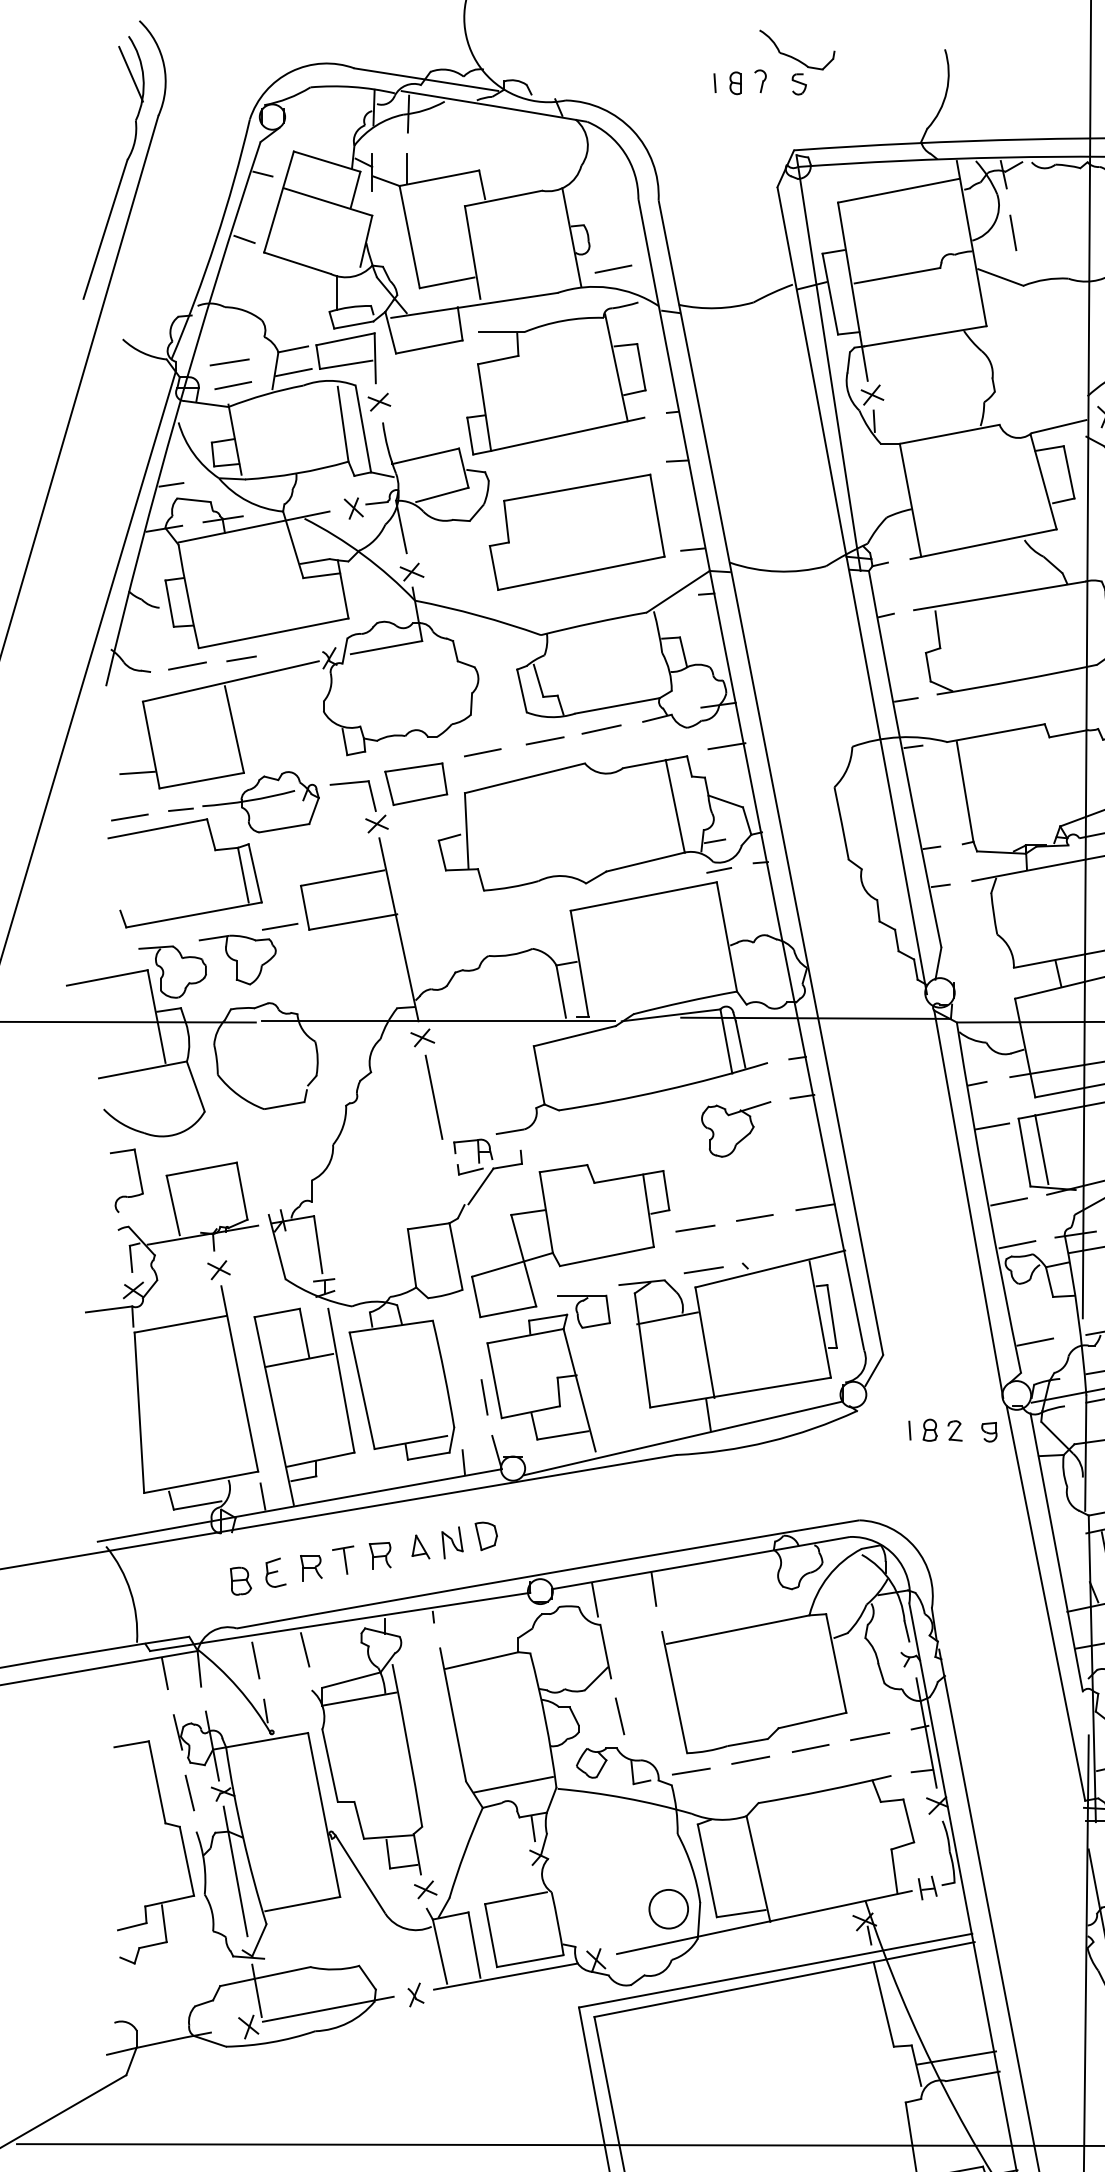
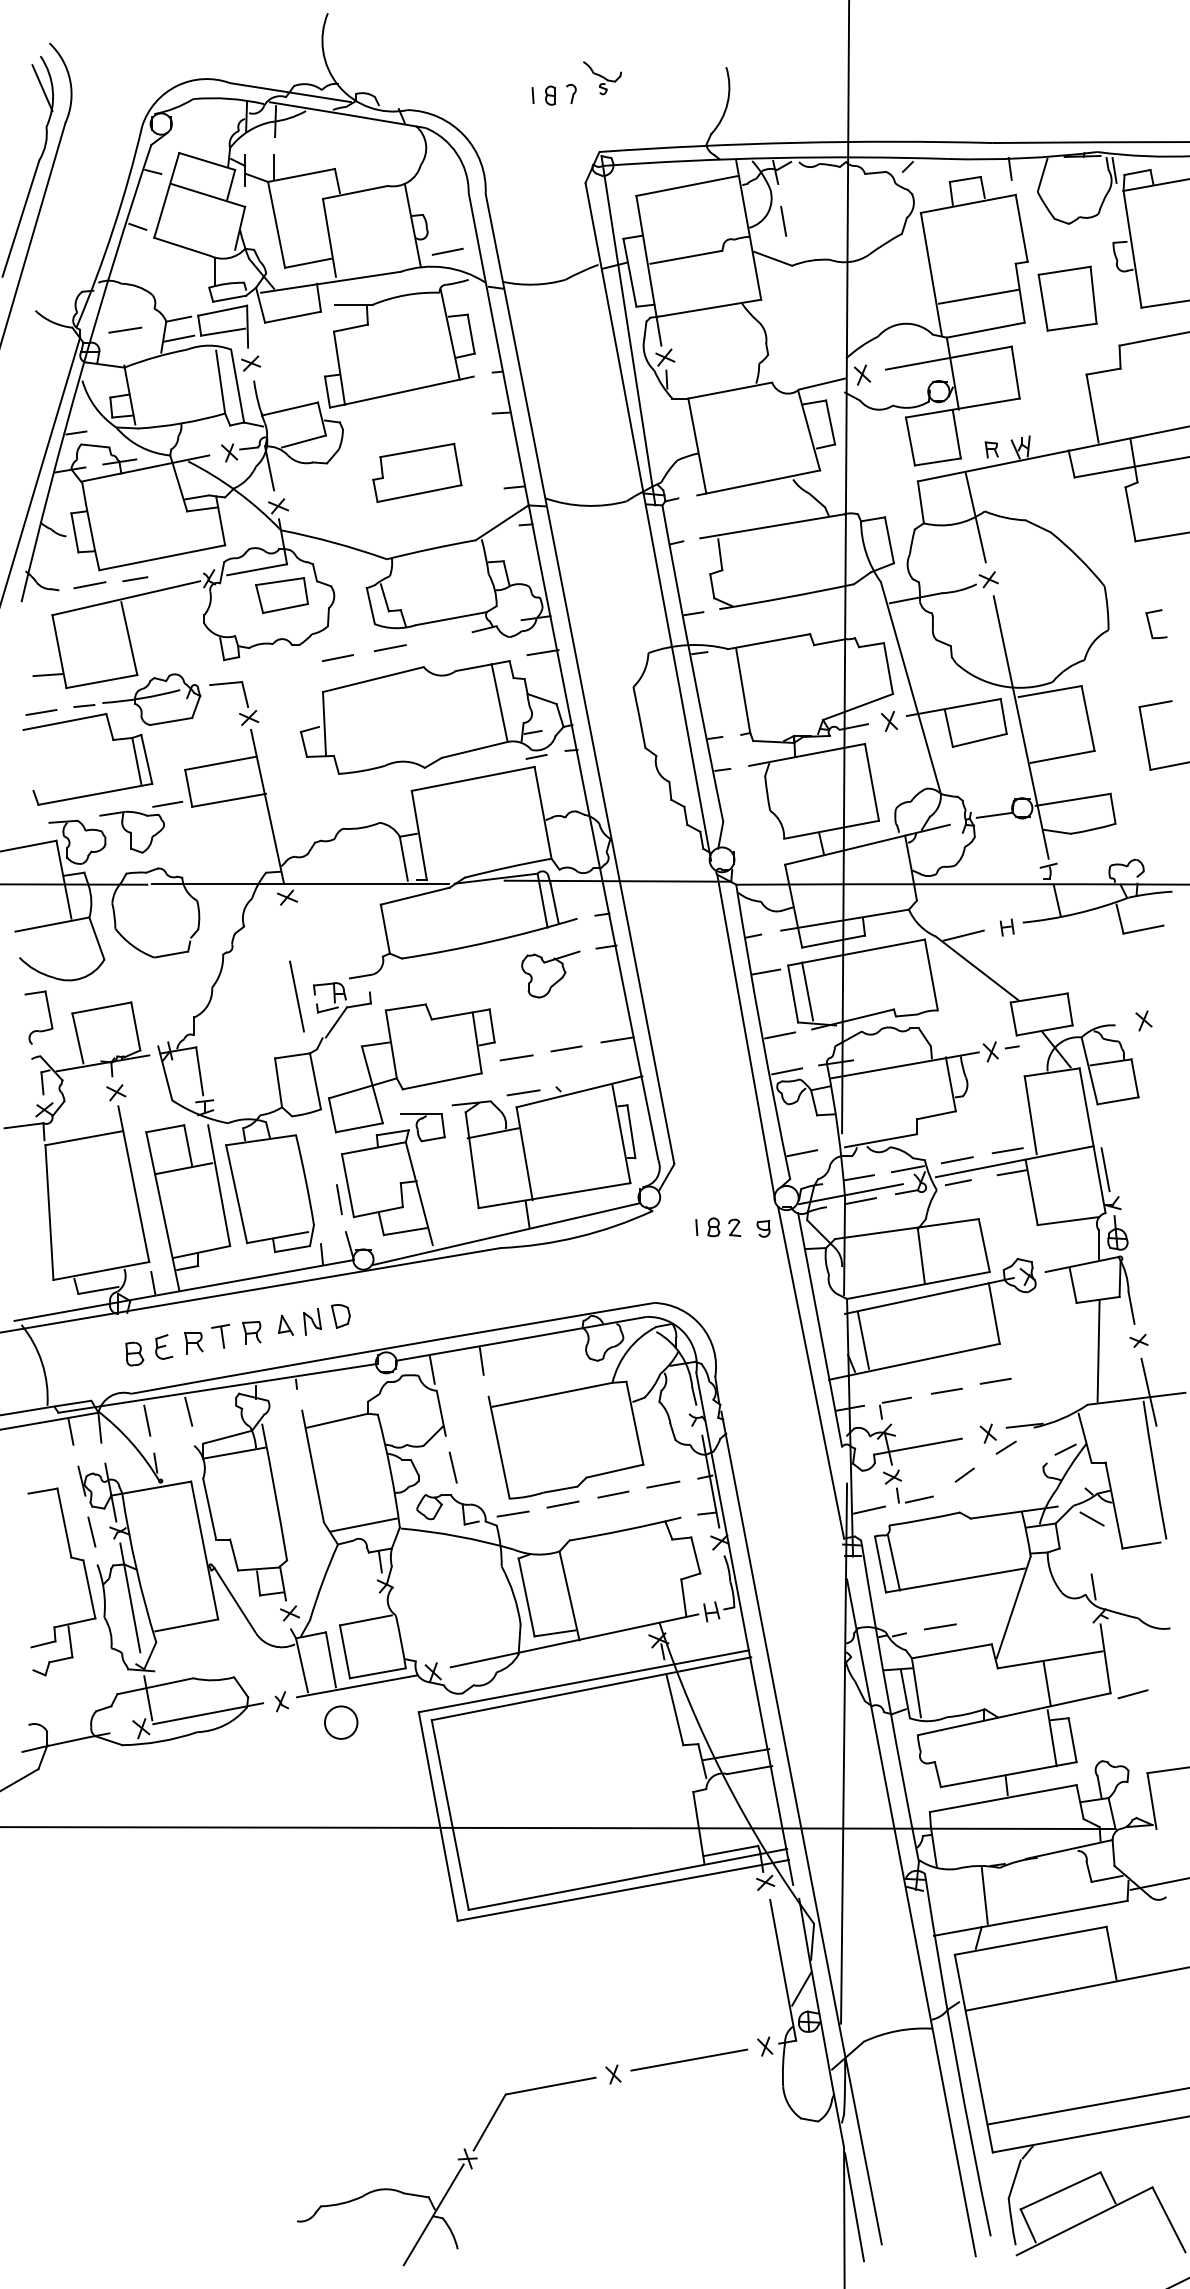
part: (797, 61) -> (602, 77), size x0.6
line: (233, 385) -> (128, 349), removed
part: (577, 531) -> (417, 472), size x0.6
line: (601, 729) -> (437, 638), removed
part: (415, 784) -> (281, 595), moved
line: (433, 1097) -> (296, 996), moved
circle: (669, 1909) -> (341, 1722), moved

